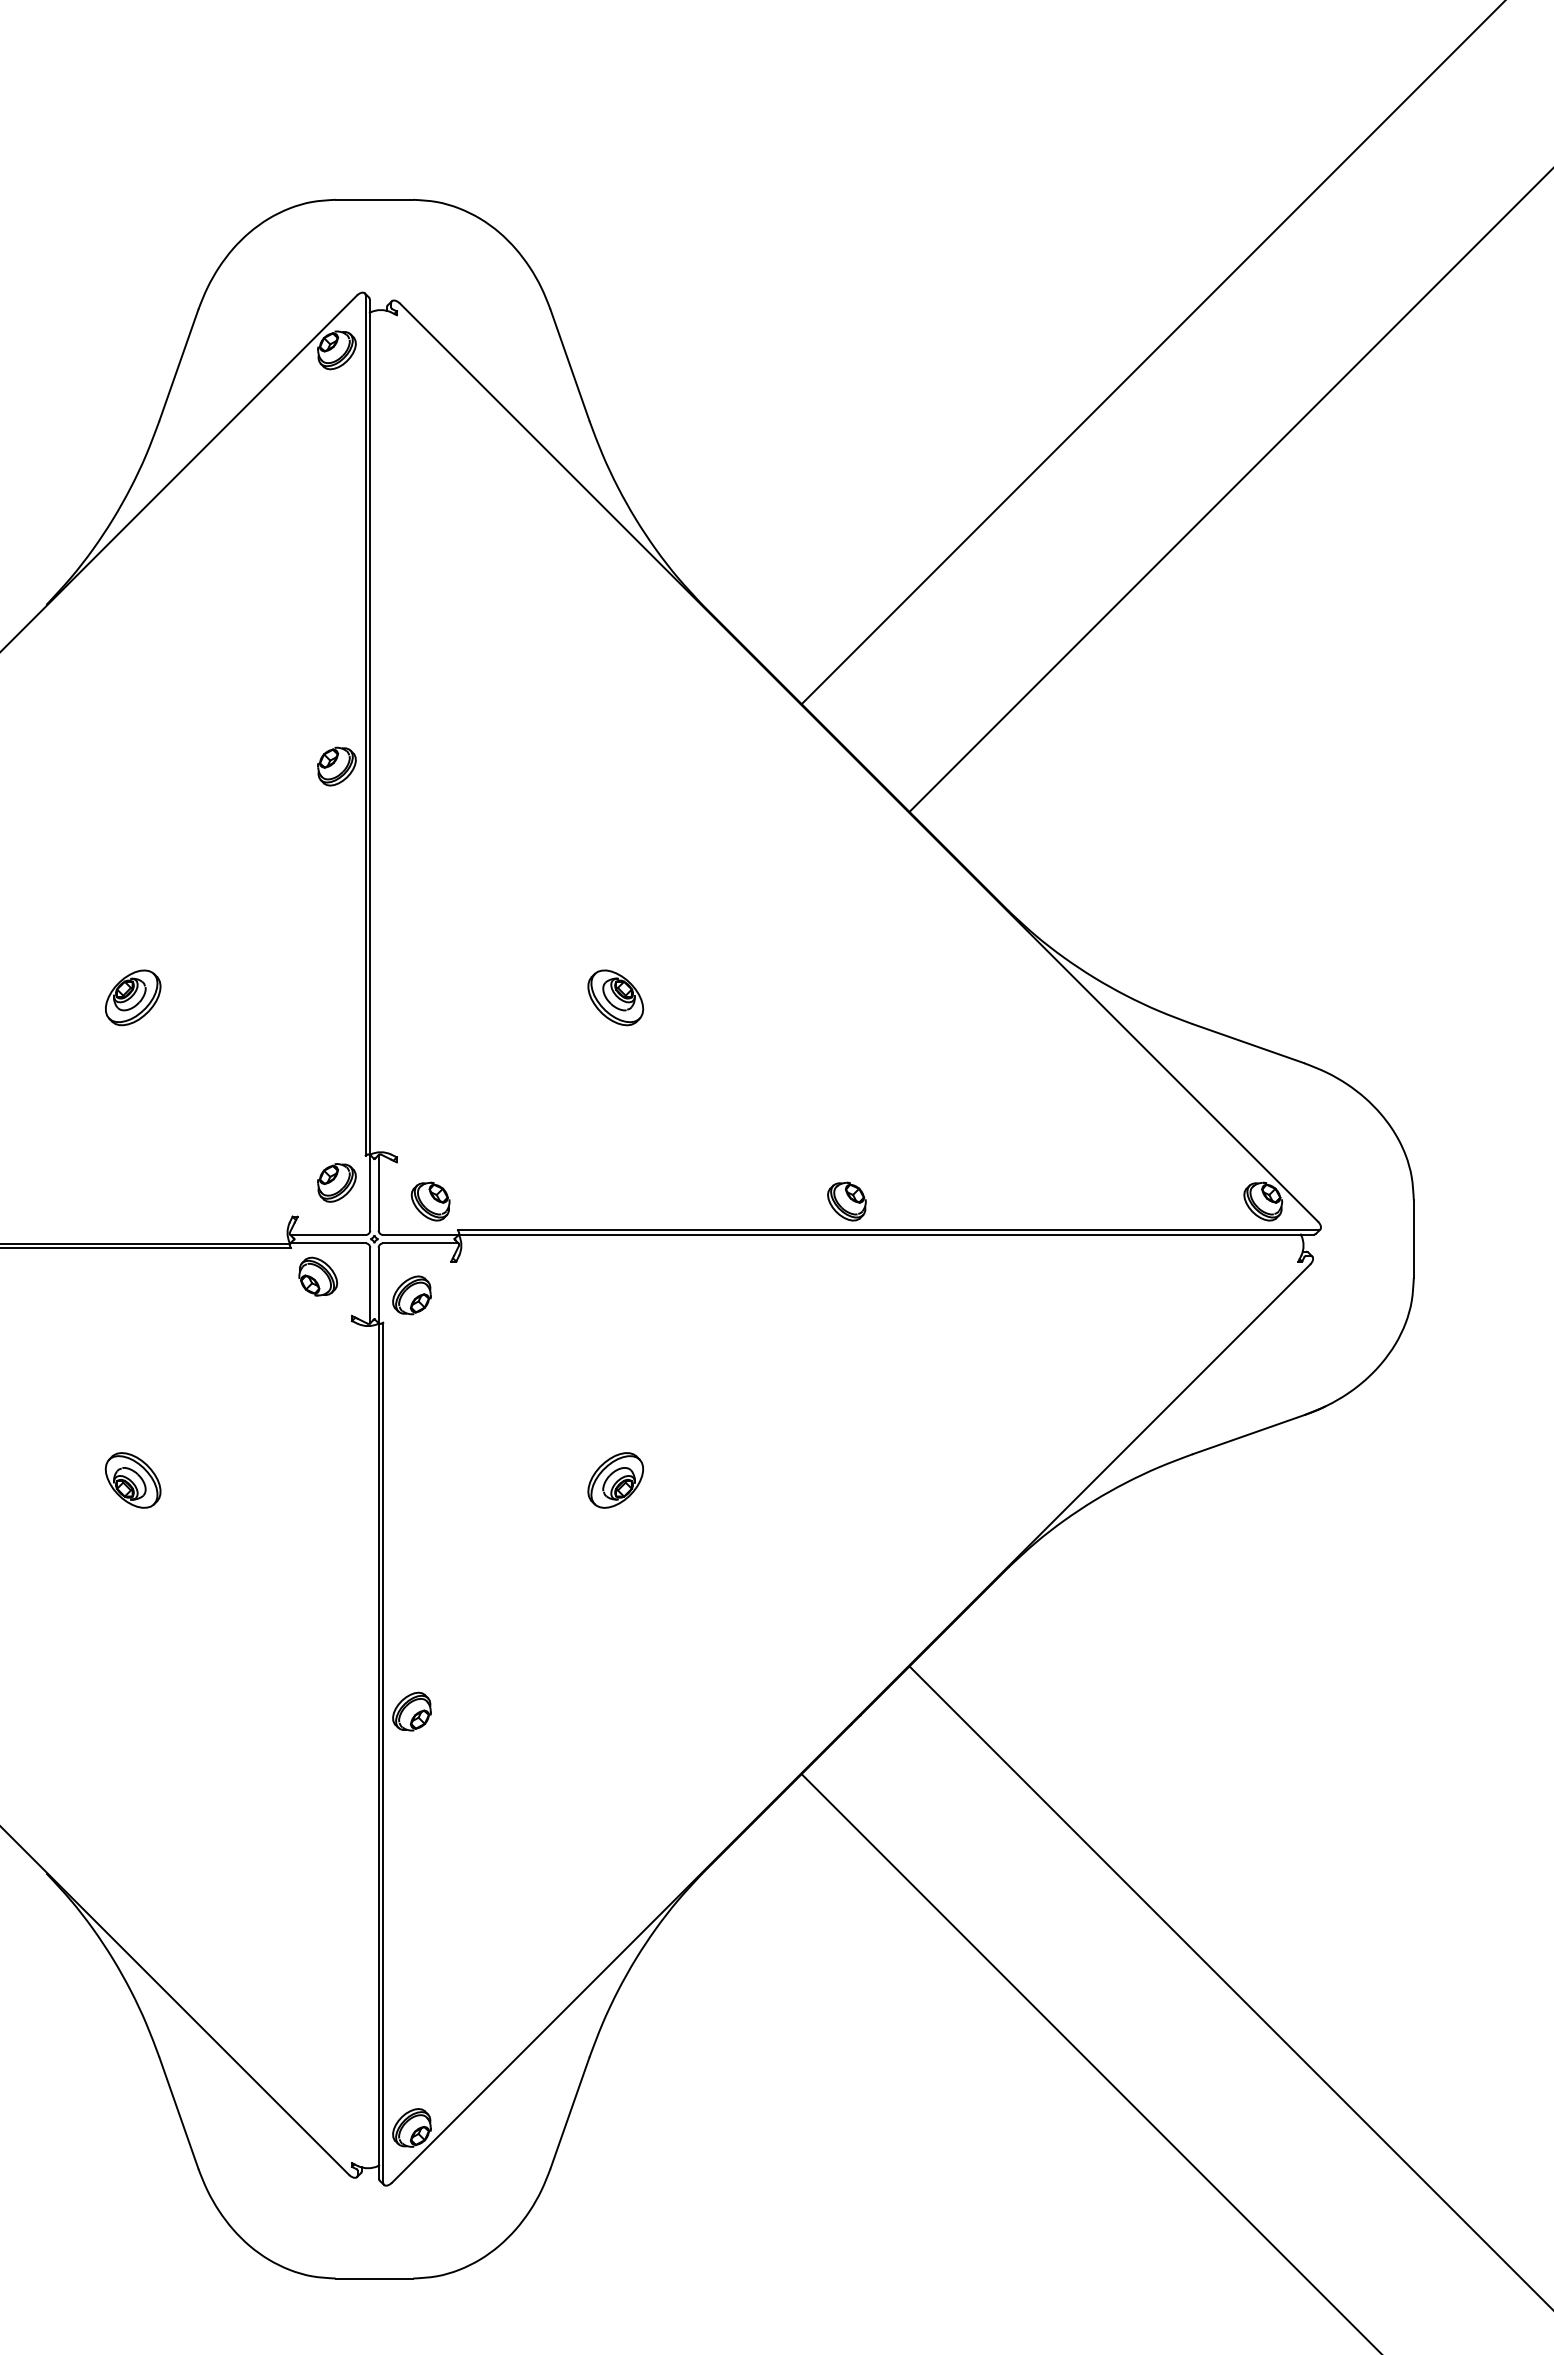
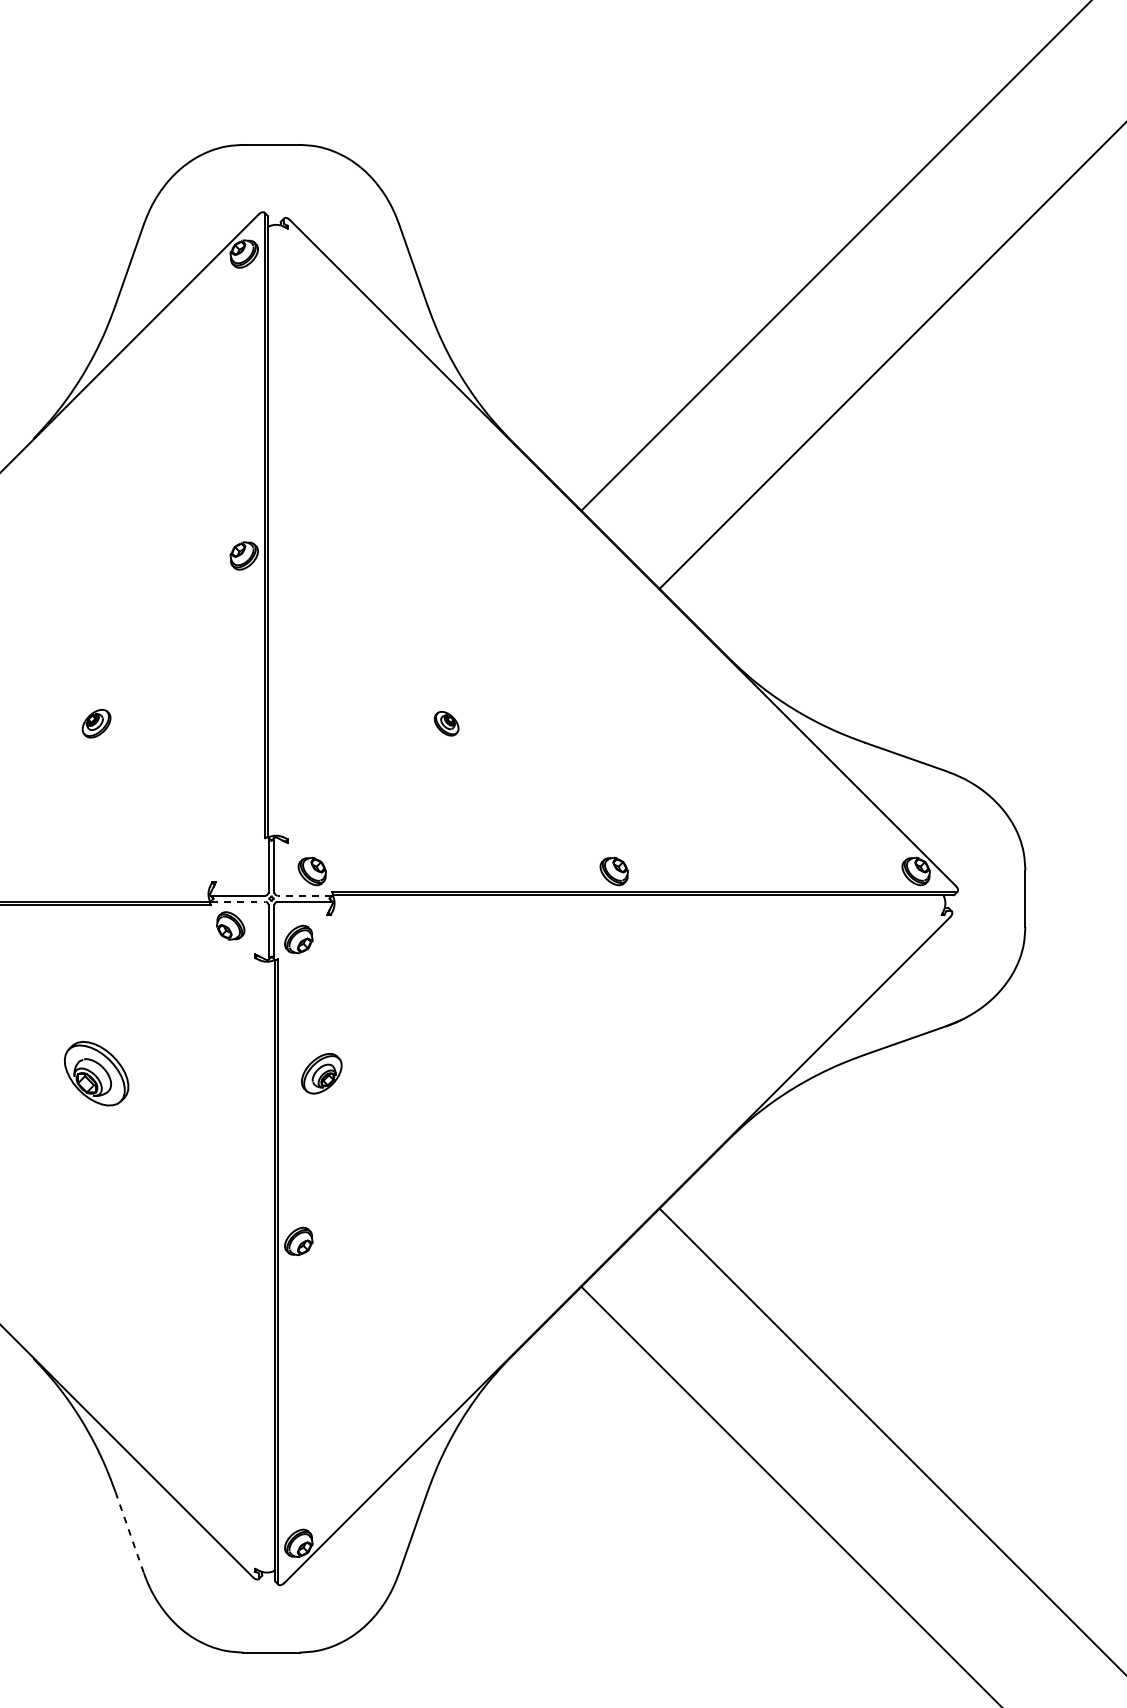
part: (133, 997) -> (96, 723), size x0.7
part: (615, 997) -> (446, 723), size x0.6
part: (336, 1182) -> (244, 857), removed
line: (419, 1235) -> (304, 896), solid -> dashed
line: (329, 1243) -> (238, 901), solid -> dashed
part: (132, 1480) -> (96, 1073), size x1.6
part: (615, 1480) -> (321, 1073), moved
line: (179, 2113) -> (130, 1532), solid -> dashed

